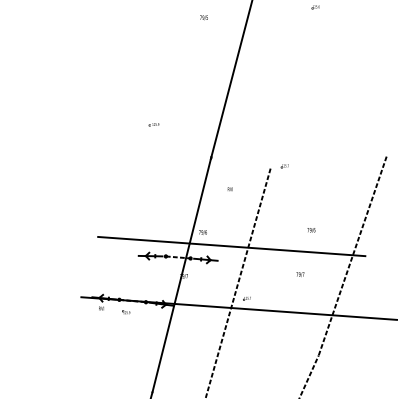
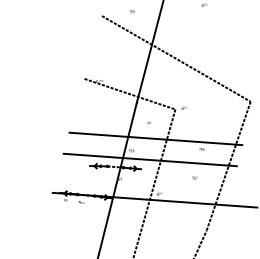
line: (272, 89) -> (176, 58), added
line: (199, 143) -> (129, 93), added
line: (239, 213) -> (155, 138), added

